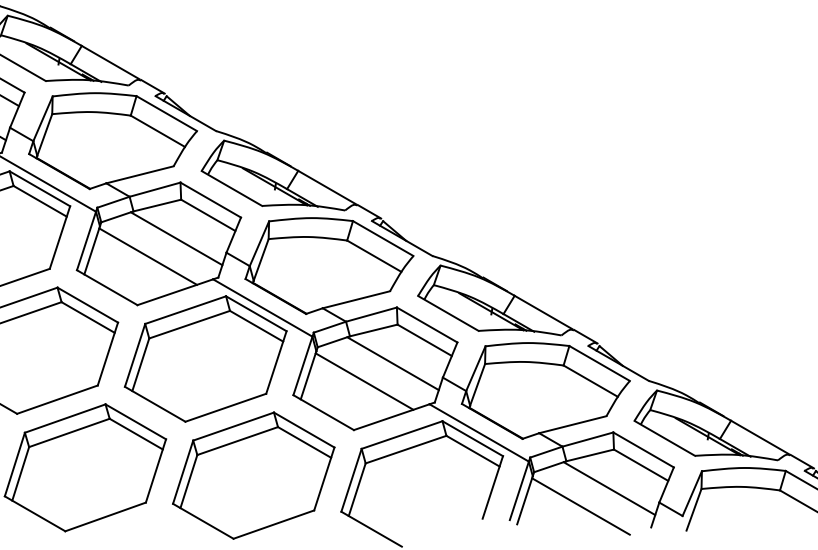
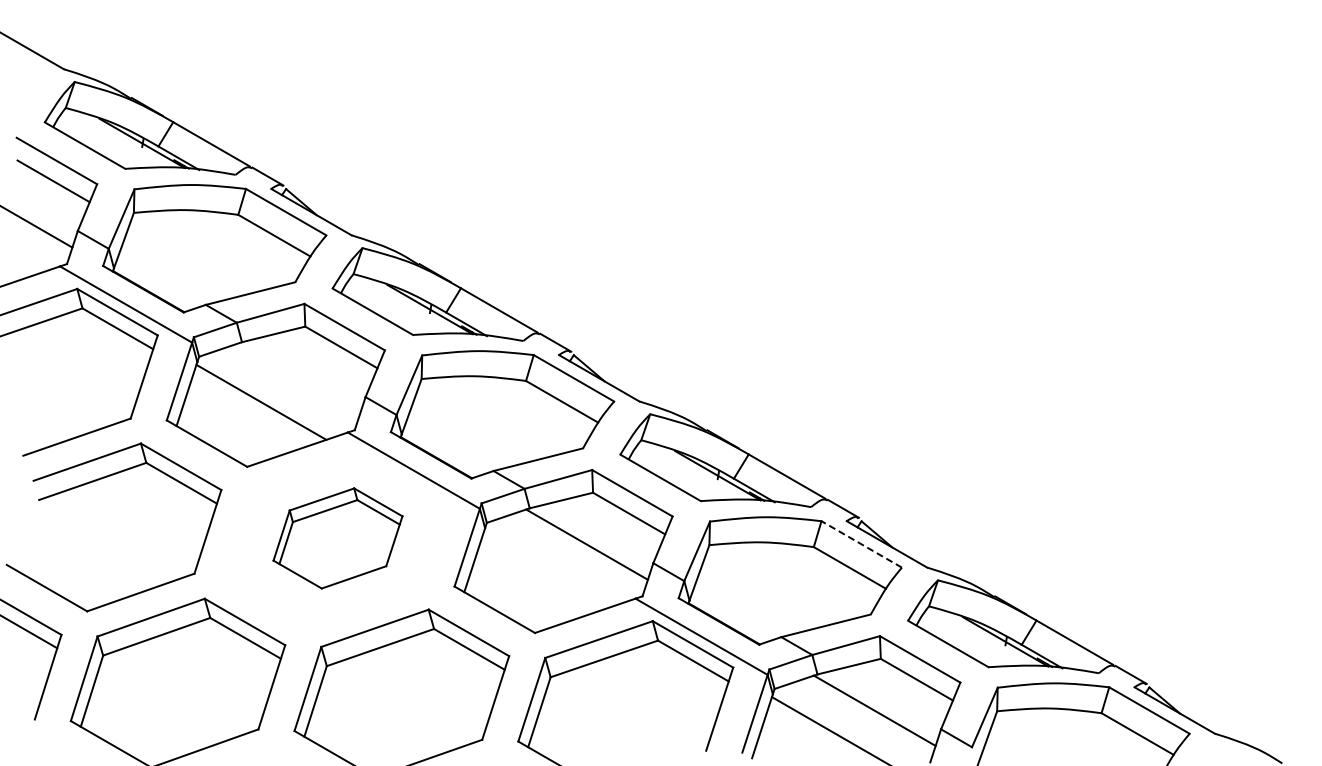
line: (176, 238) -> (299, 378), removed
part: (205, 359) -> (337, 538), size x0.6
line: (599, 363) -> (861, 544), solid -> dashed
line: (364, 380) -> (549, 567), removed

